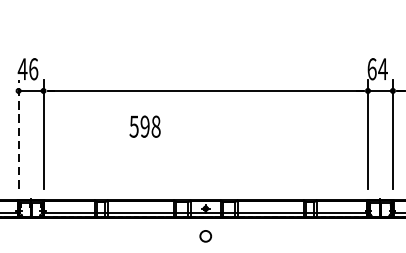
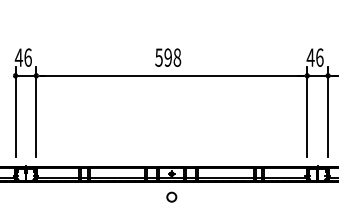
text: (376, 69) -> (314, 57), 64 -> 46
text: (145, 126) -> (168, 57), moved
line: (18, 133) -> (15, 111), dashed -> solid

